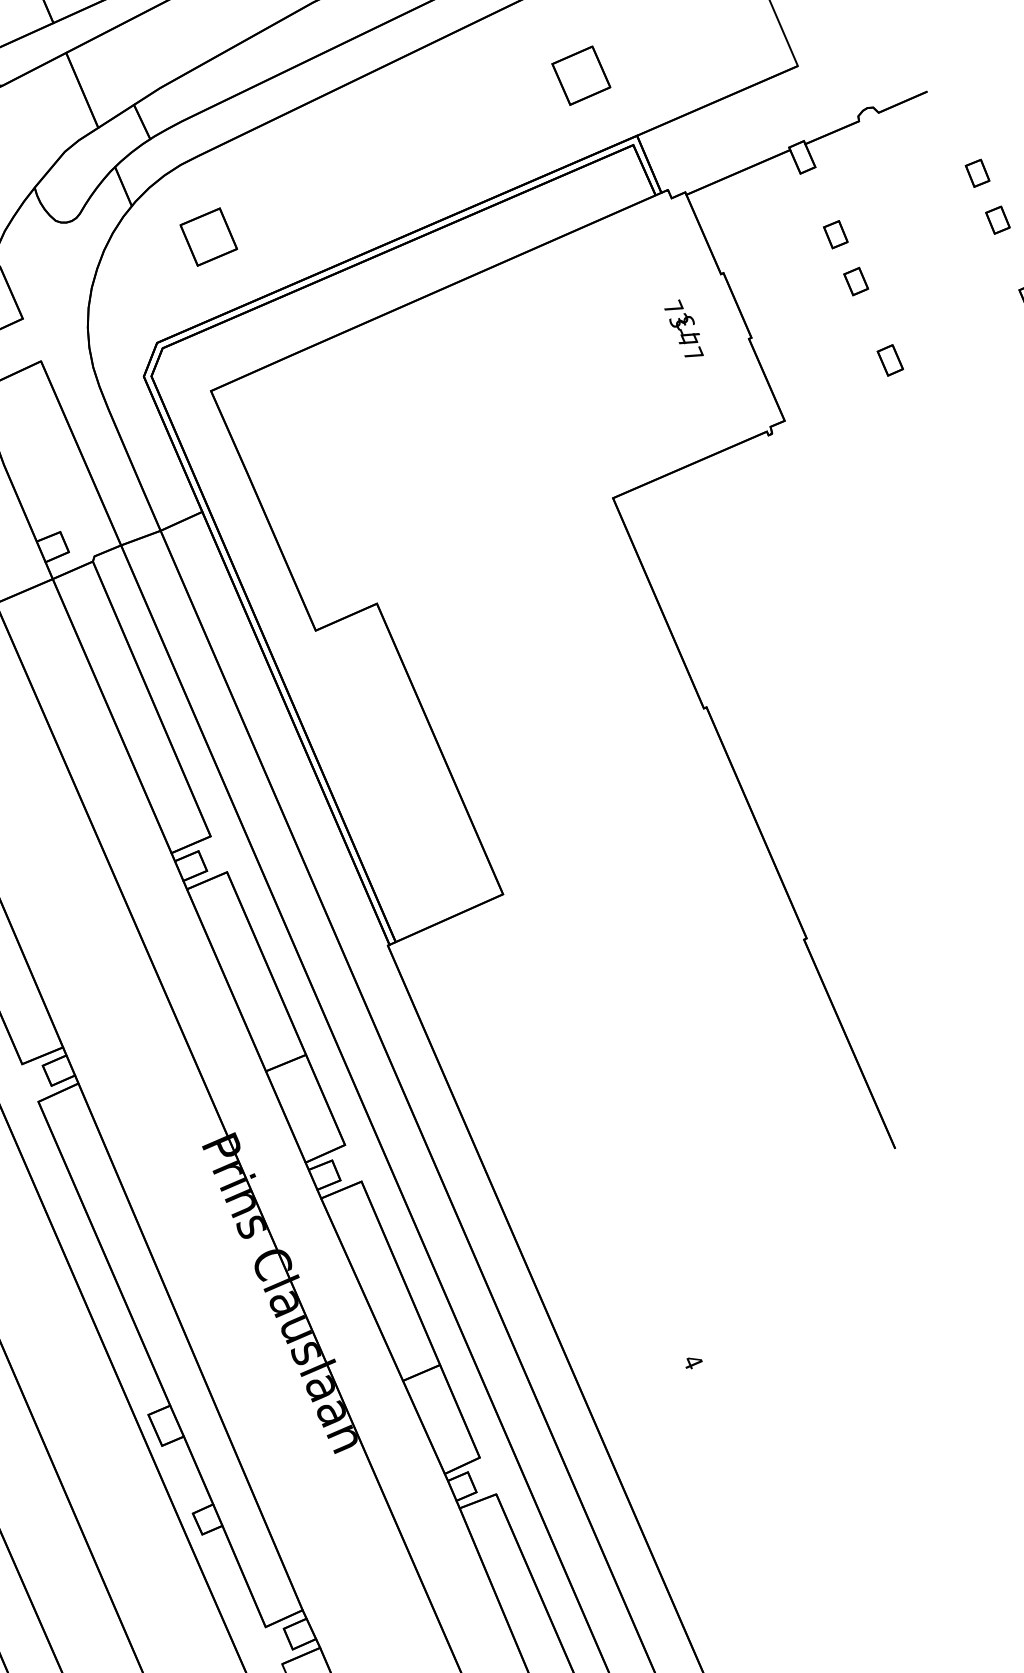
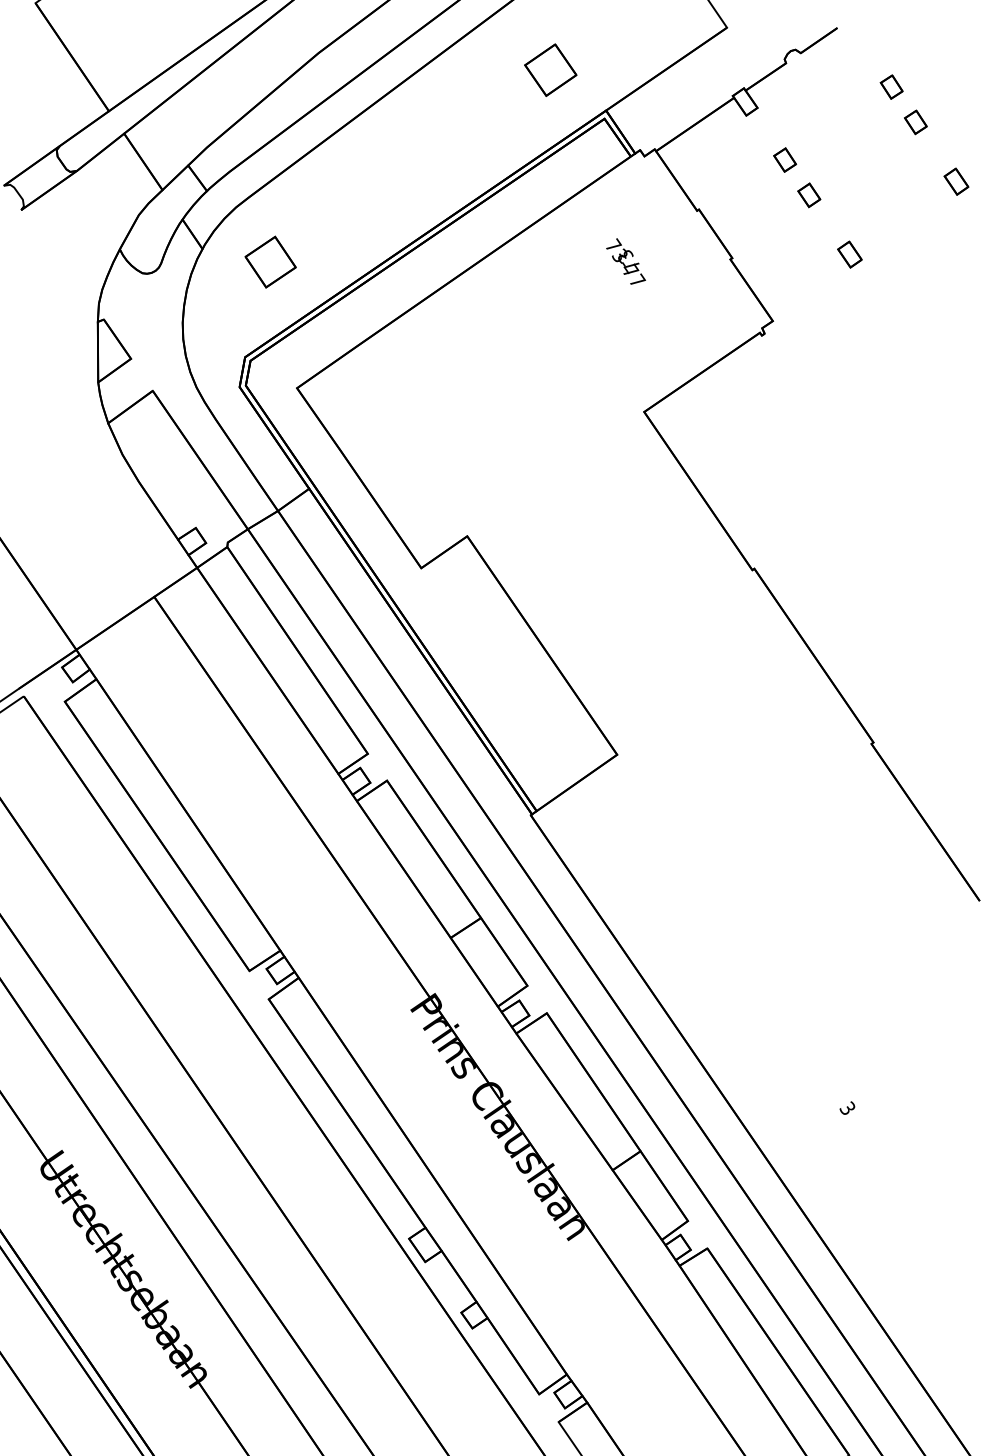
text: (684, 328) -> (625, 261), moved
text: (692, 1361) -> (847, 1108), 4 -> 3

